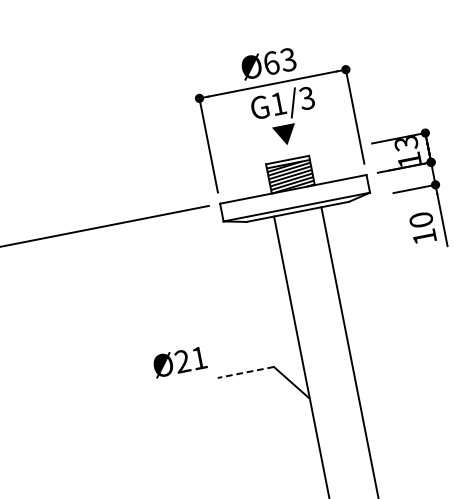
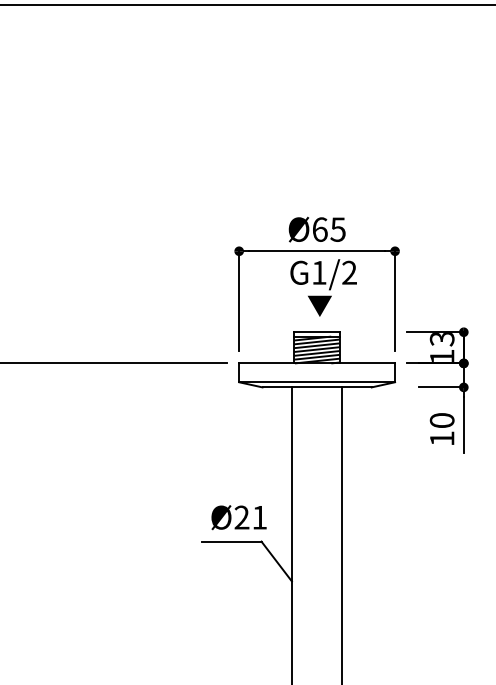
text: (287, 59) -> (337, 229), Ø63 -> Ø65
text: (306, 98) -> (349, 272), G1/3 -> G1/2
text: (179, 362) -> (238, 517), moved
line: (245, 372) -> (231, 541), dashed -> solid

